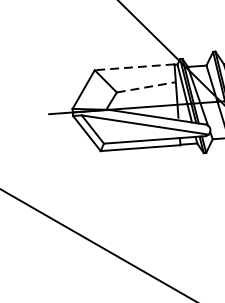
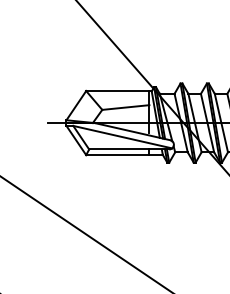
line: (134, 67) -> (117, 91), dashed -> solid
line: (145, 87) -> (125, 107), dashed -> solid

